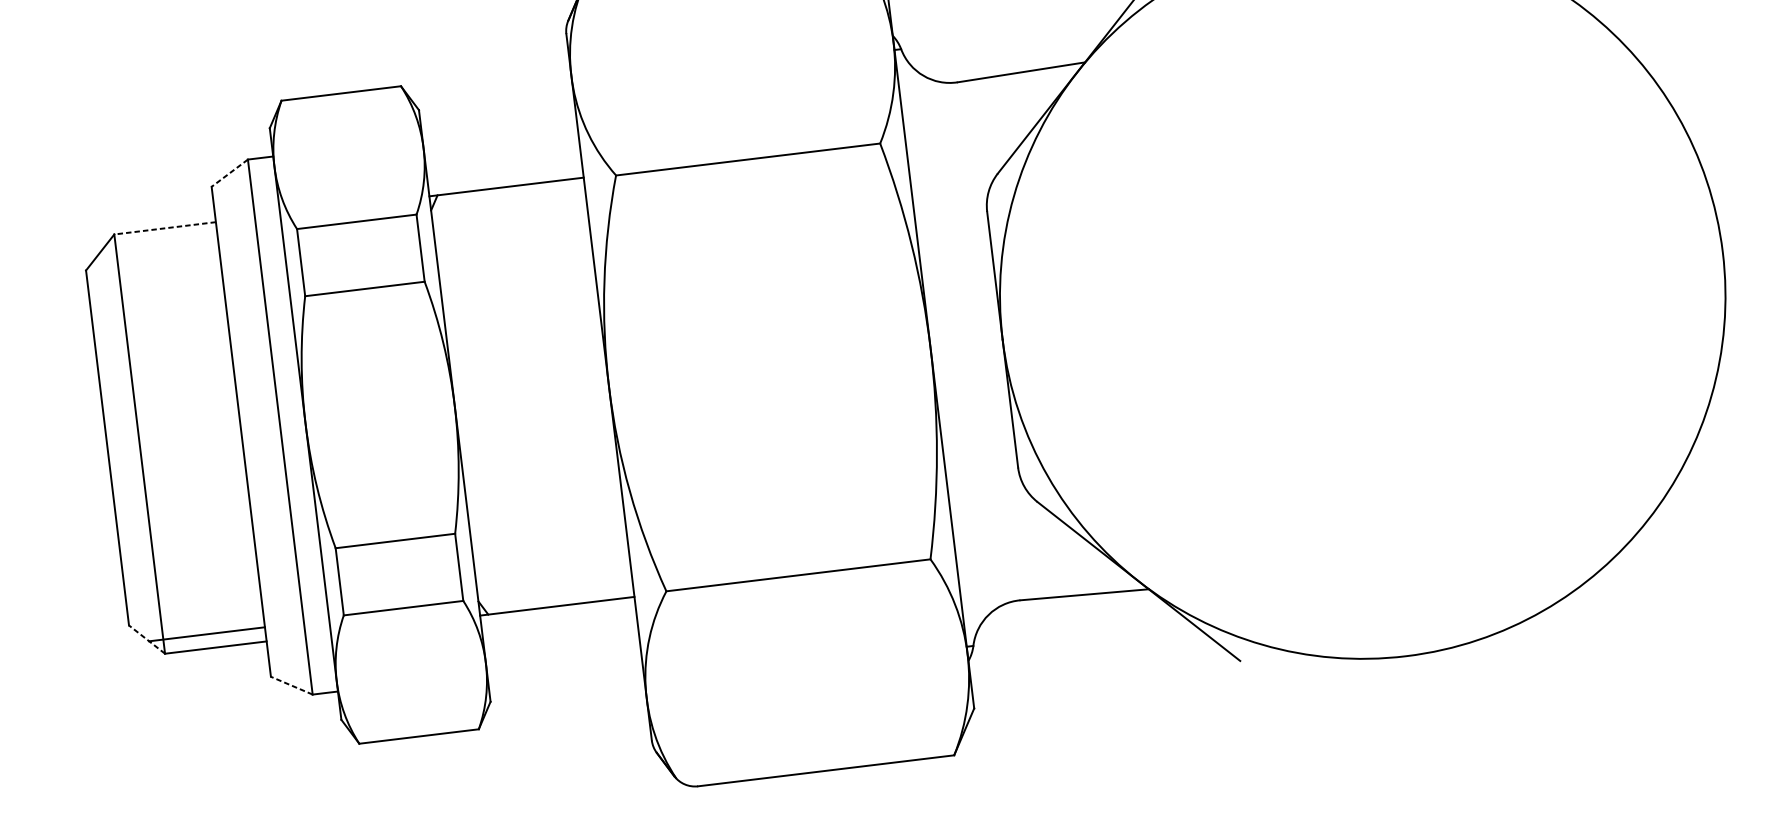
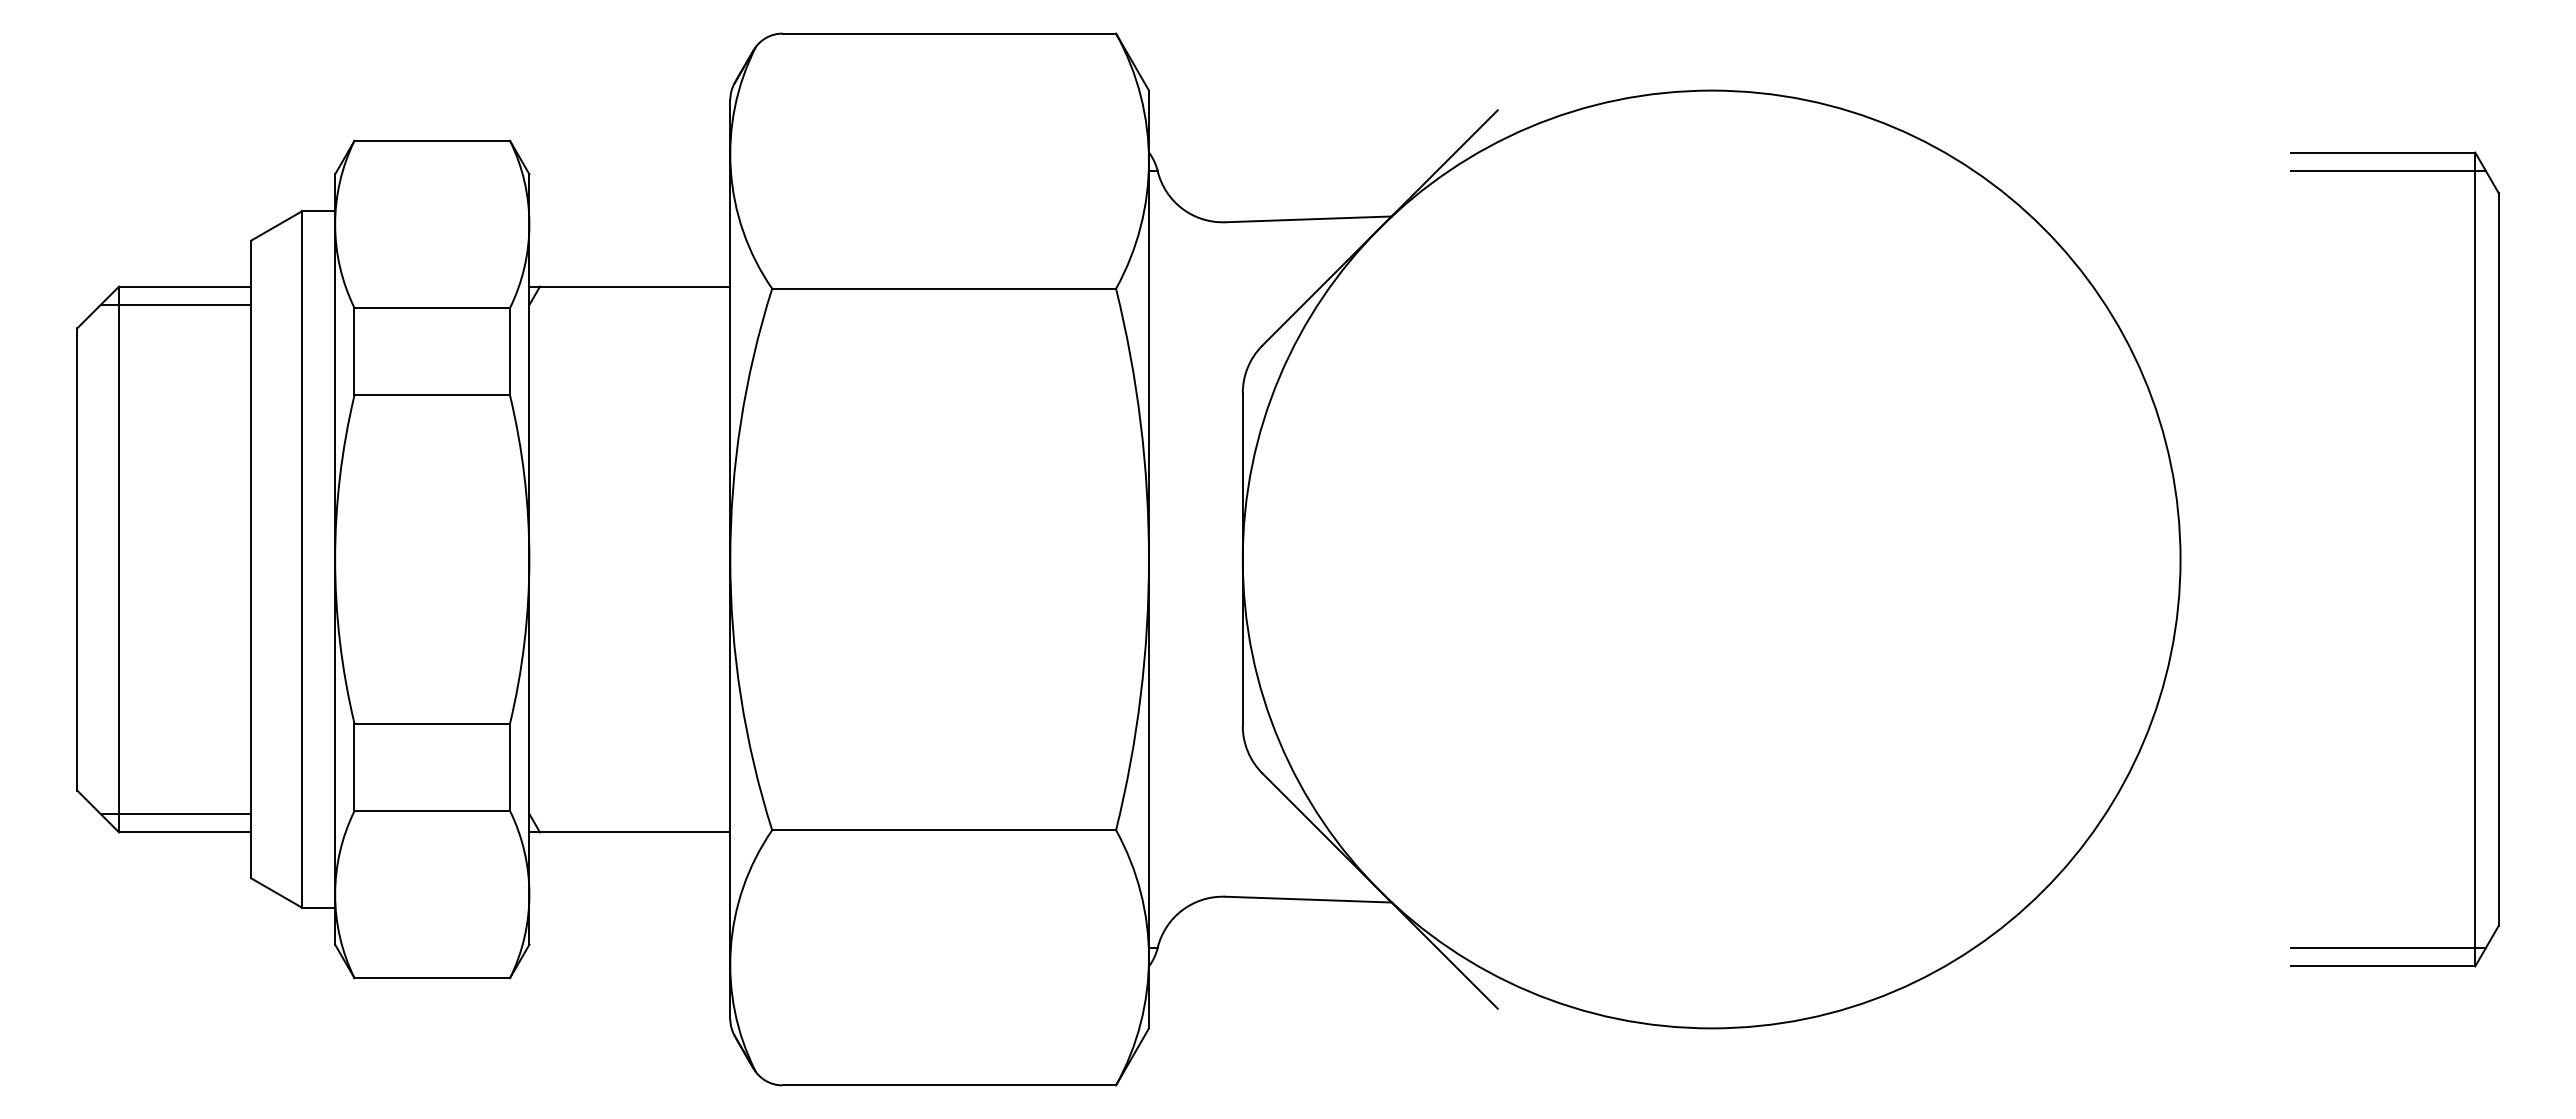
line: (229, 173) -> (276, 226), dashed -> solid
line: (164, 228) -> (184, 286), dashed -> solid
line: (159, 243) -> (175, 304), added
line: (147, 639) -> (98, 811), dashed -> solid
line: (291, 685) -> (276, 892), dashed -> solid

